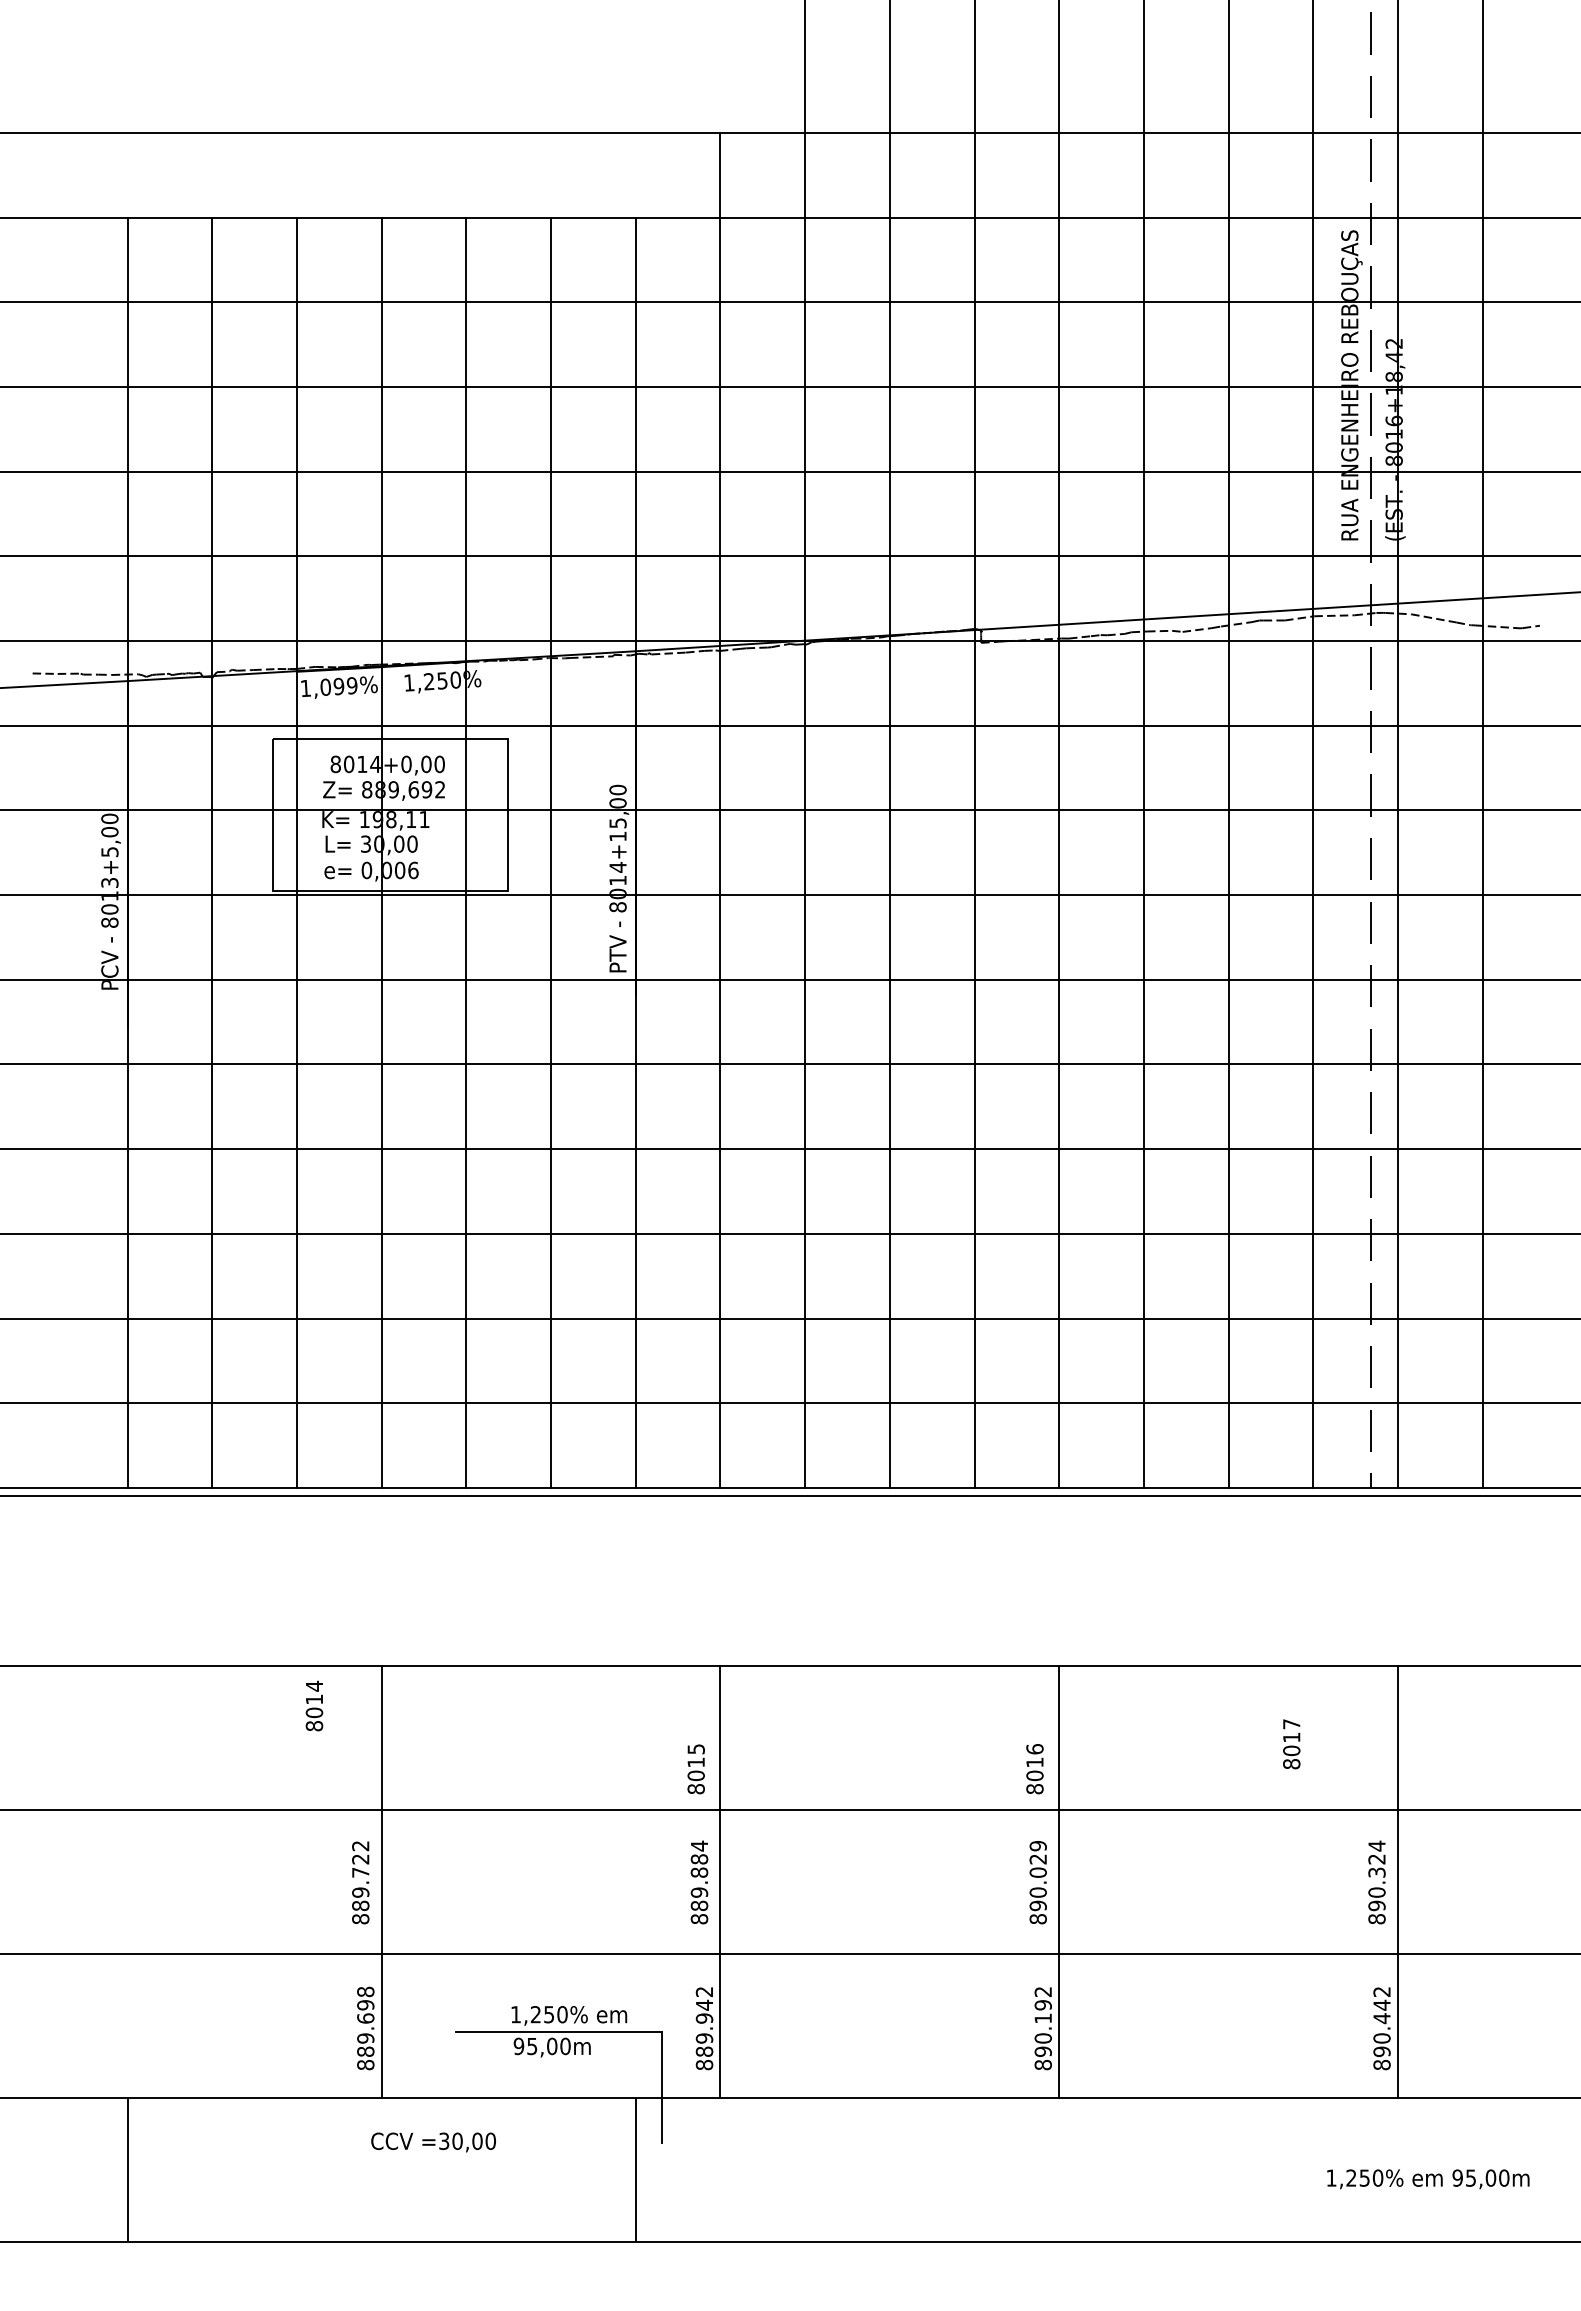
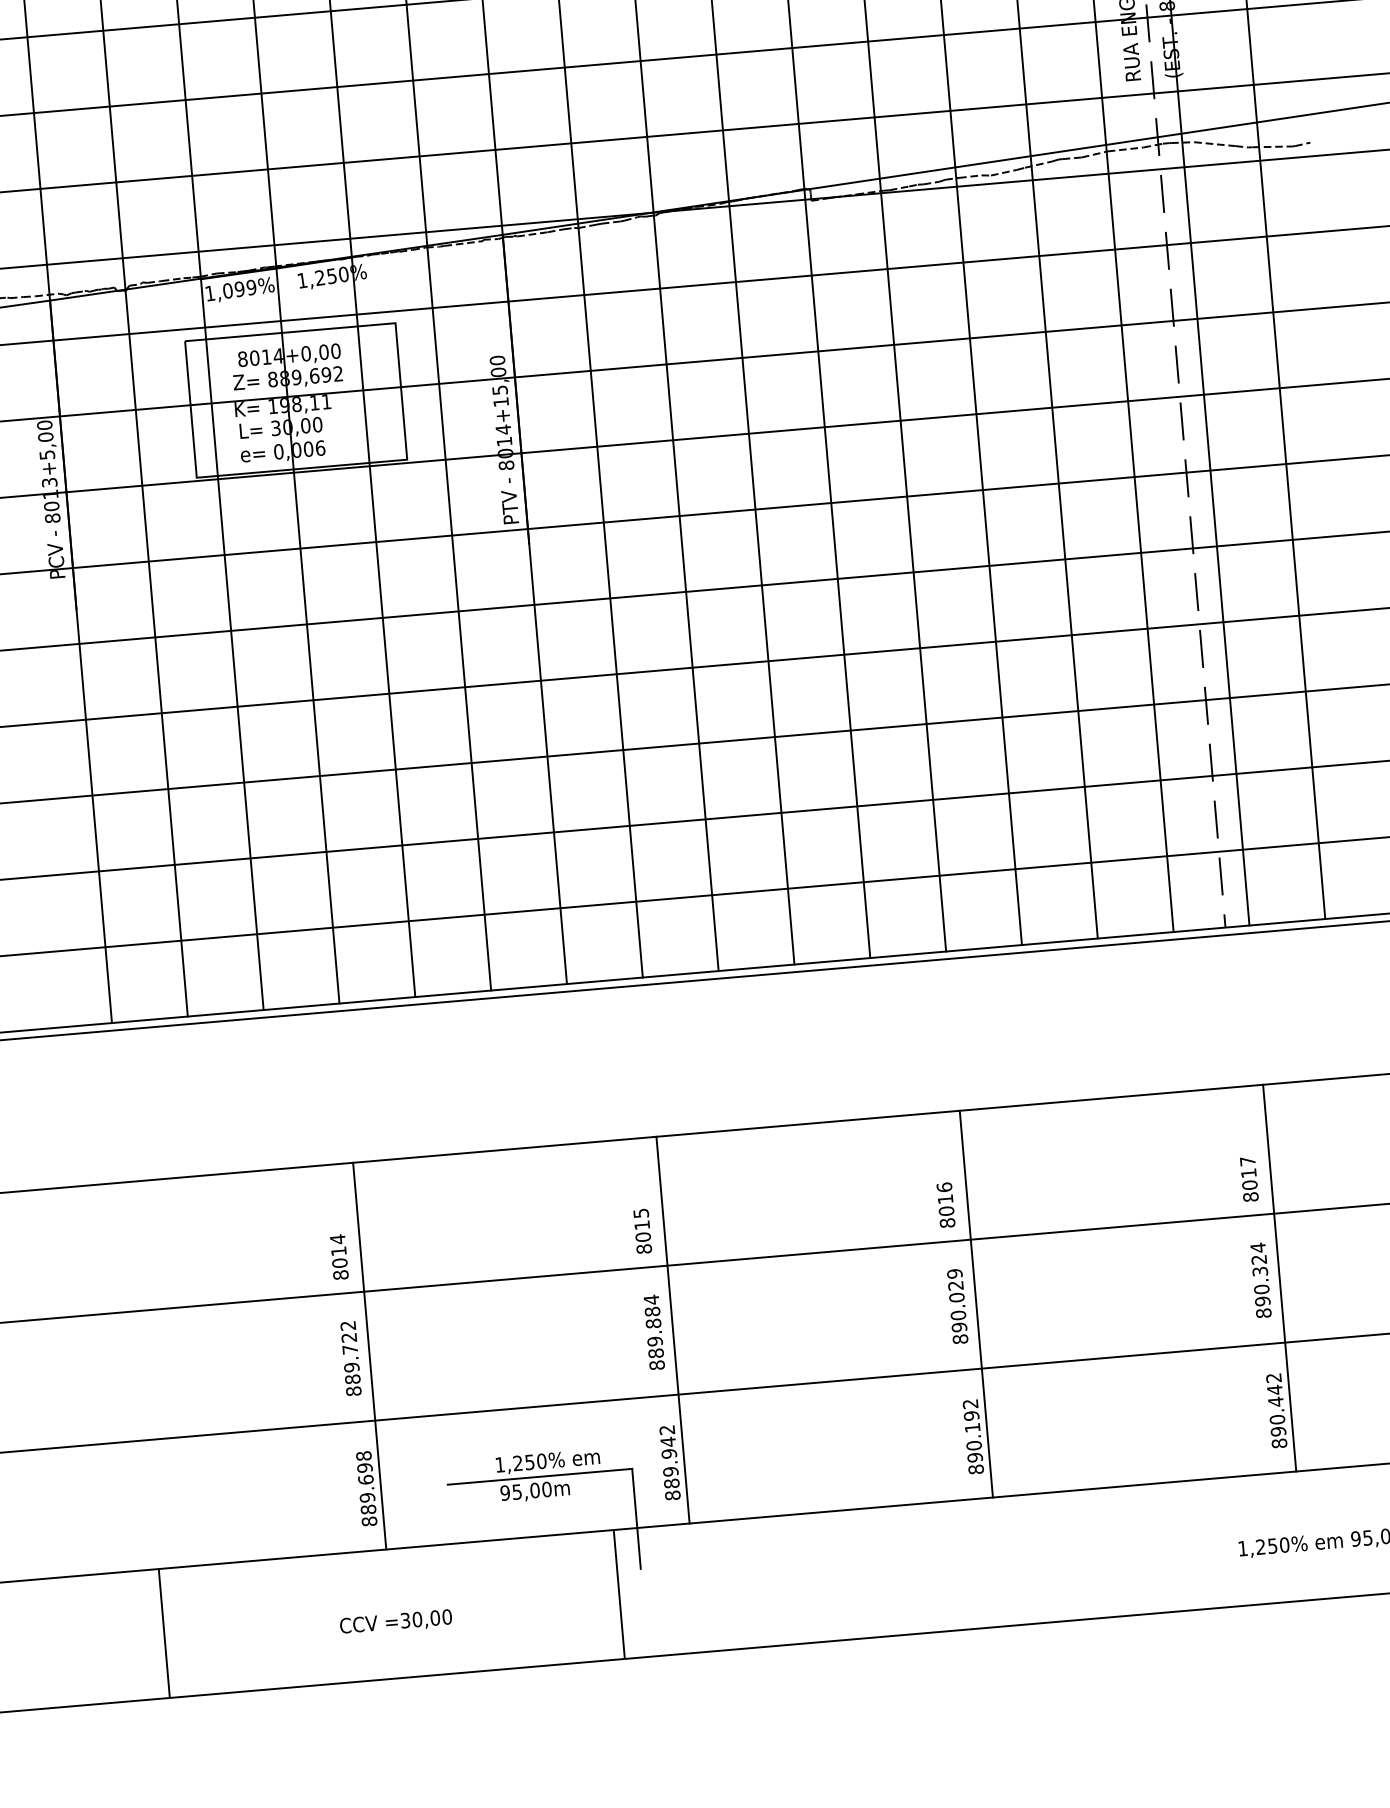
text: (314, 1705) -> (339, 1256), moved
text: (1291, 1744) -> (1249, 1179), moved
text: (433, 2142) -> (395, 1622), moved

